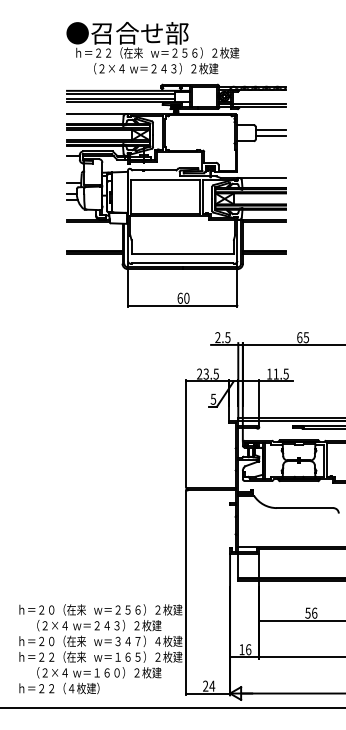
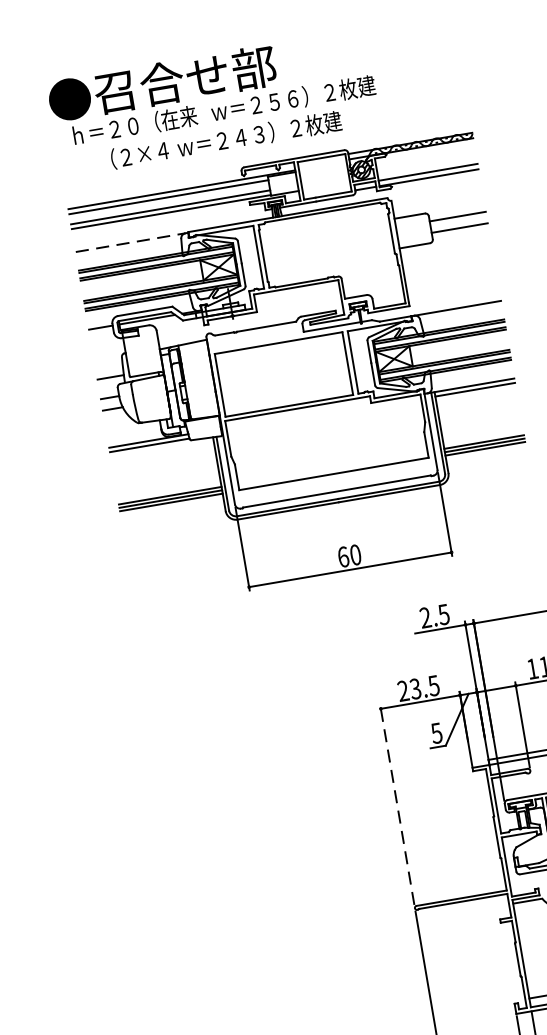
text: (108, 52) -> (133, 125), ｈ＝２２（在来   ｗ＝２５６）２枚建 -> ｈ＝２０（在来   ｗ＝２５６）２枚建
line: (96, 114) -> (130, 243), solid -> dashed
line: (186, 433) -> (397, 805), solid -> dashed

